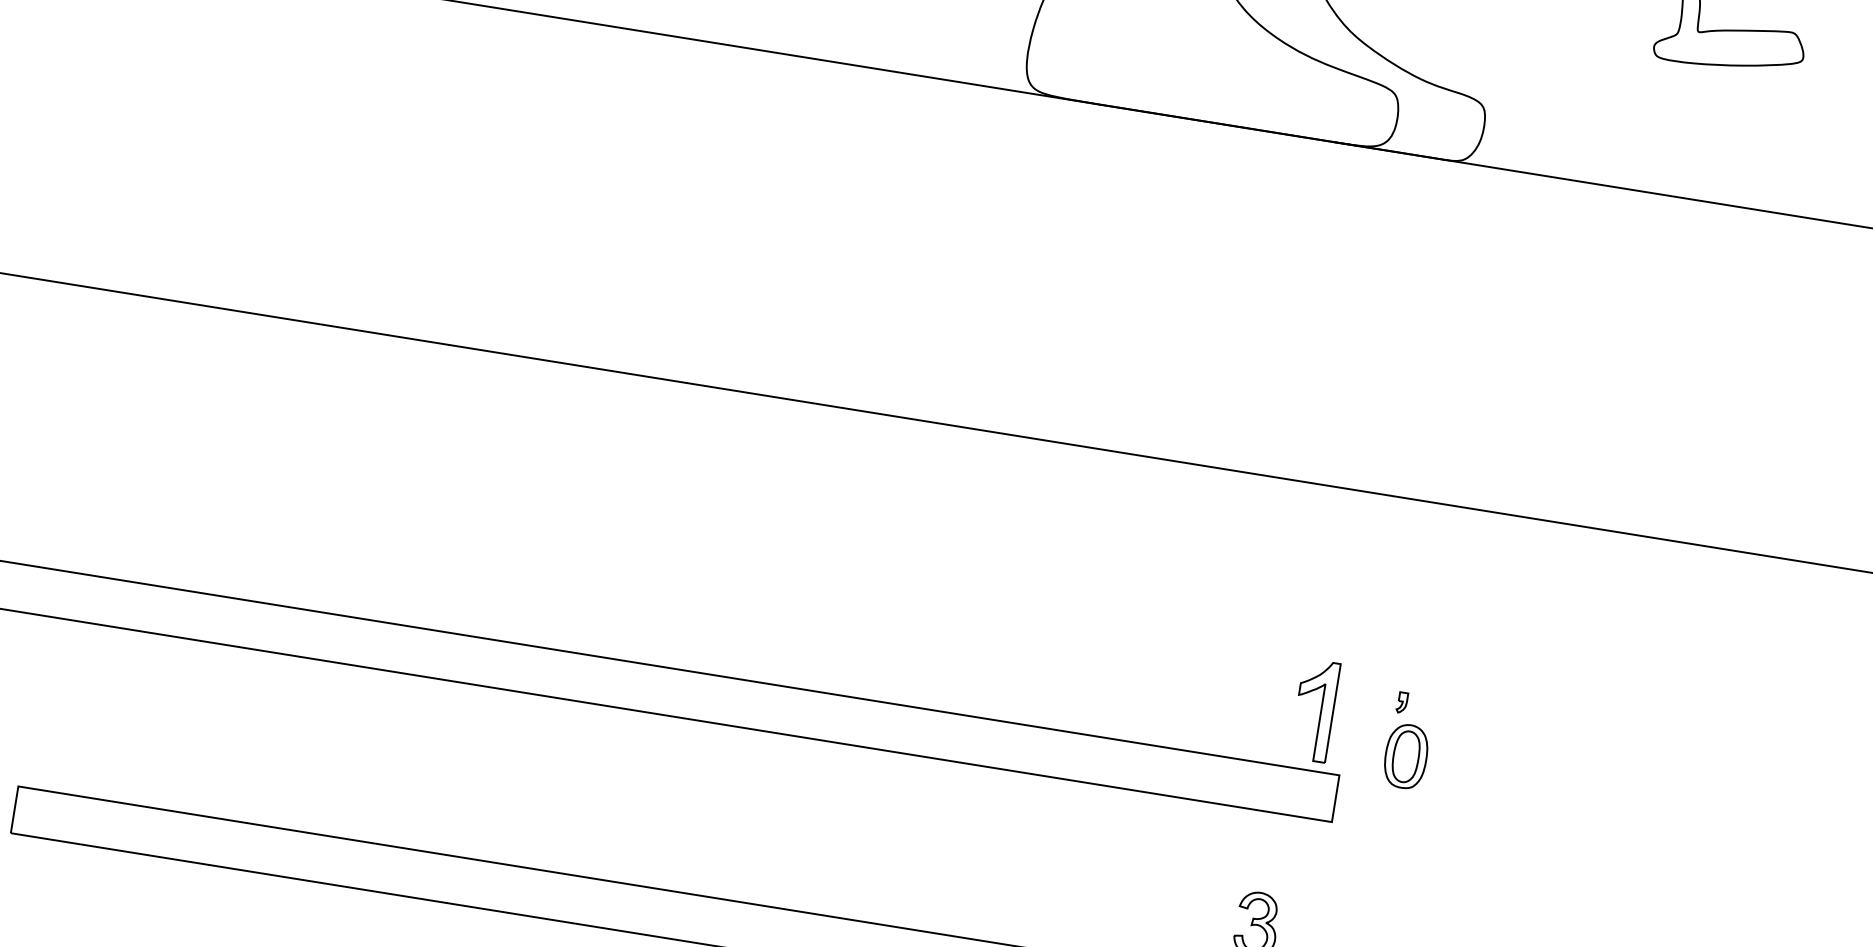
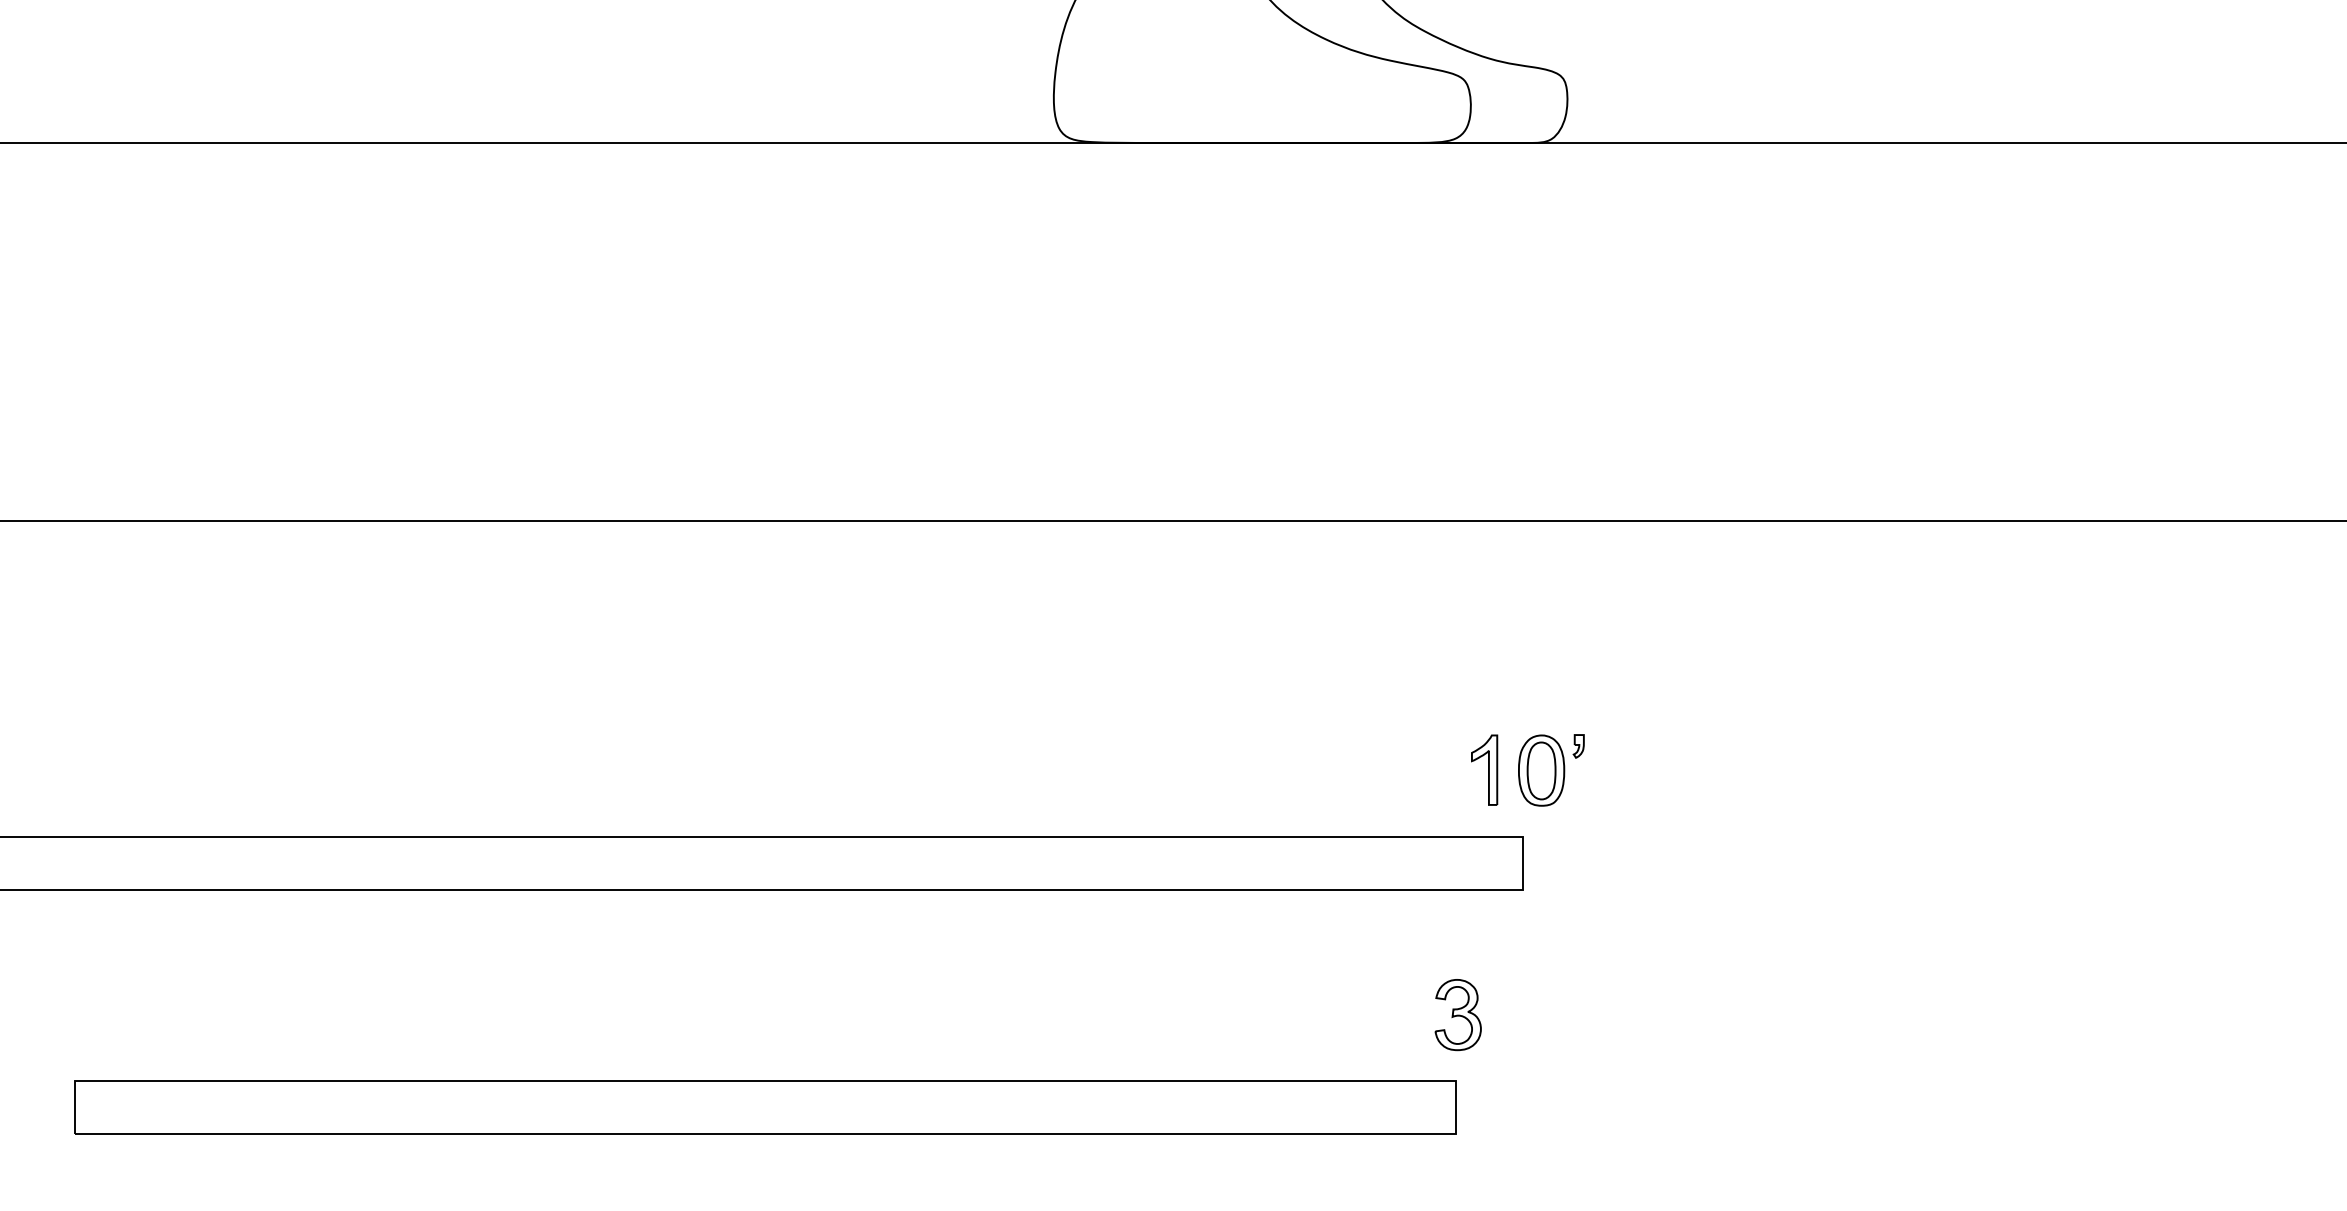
part: (1315, 709) -> (1484, 769), size x0.62
part: (1406, 756) -> (1541, 770), moved

